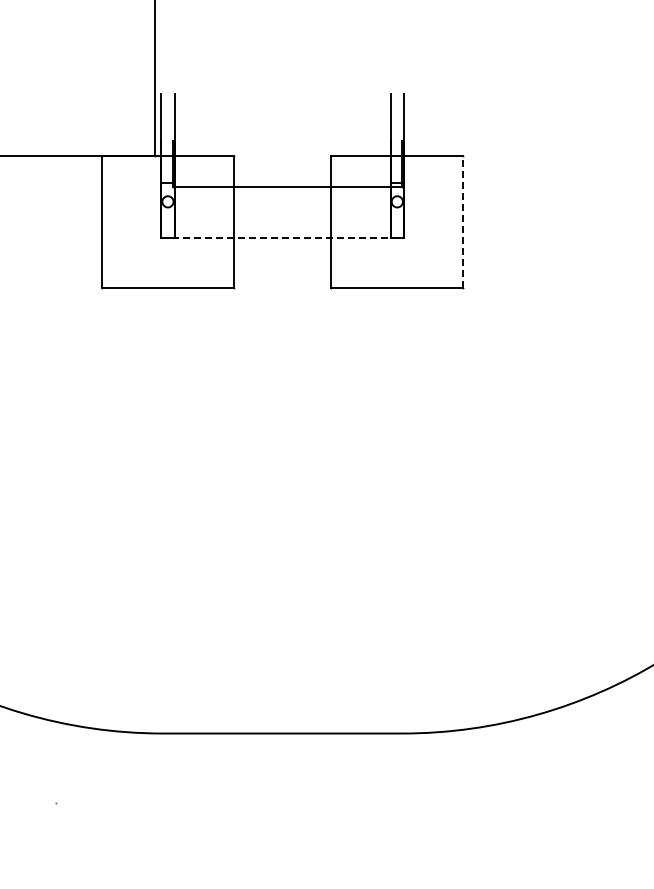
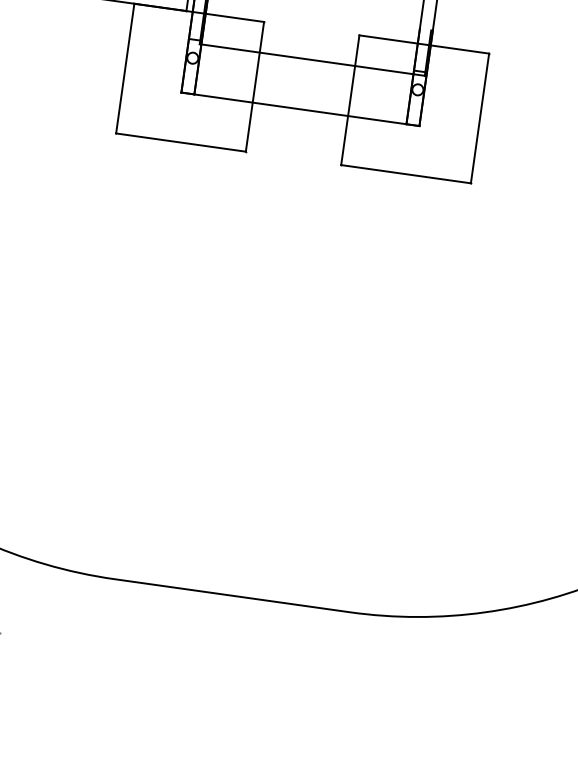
line: (463, 221) -> (480, 118), dashed -> solid
line: (283, 237) -> (301, 109), dashed -> solid

